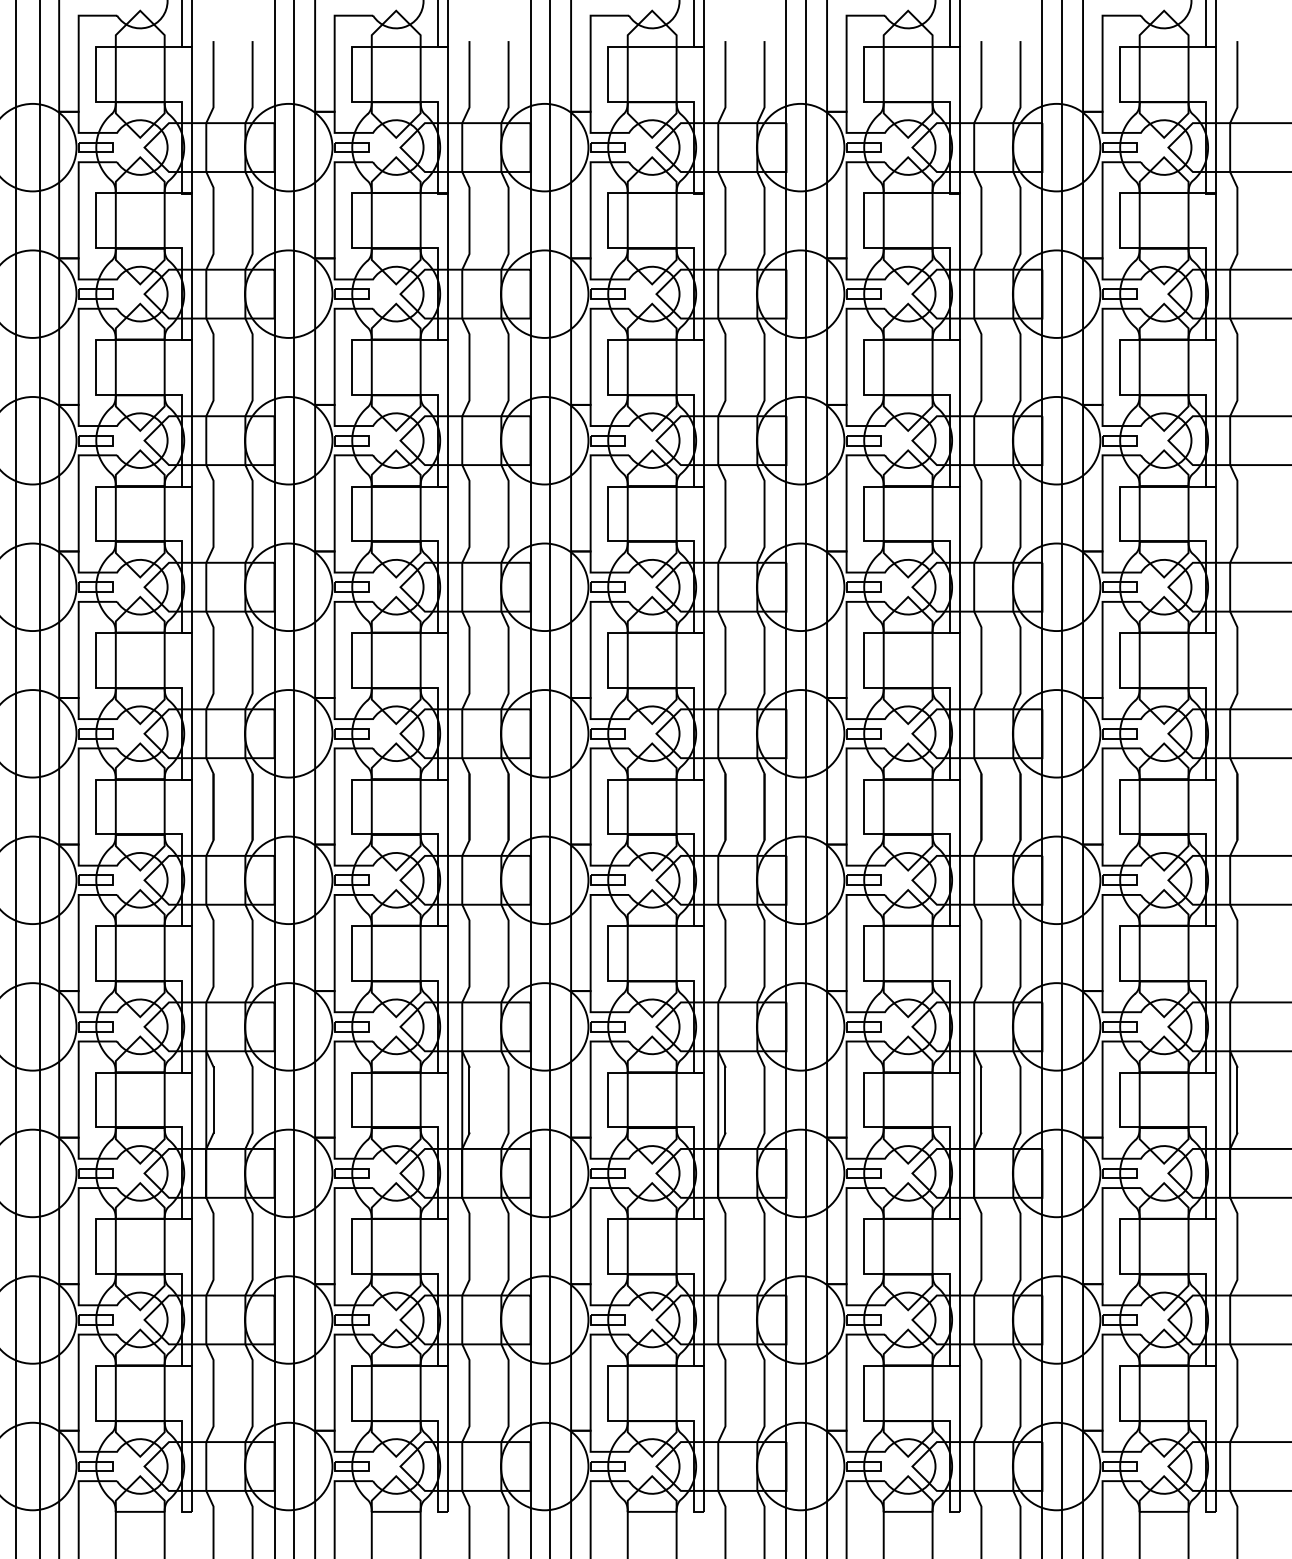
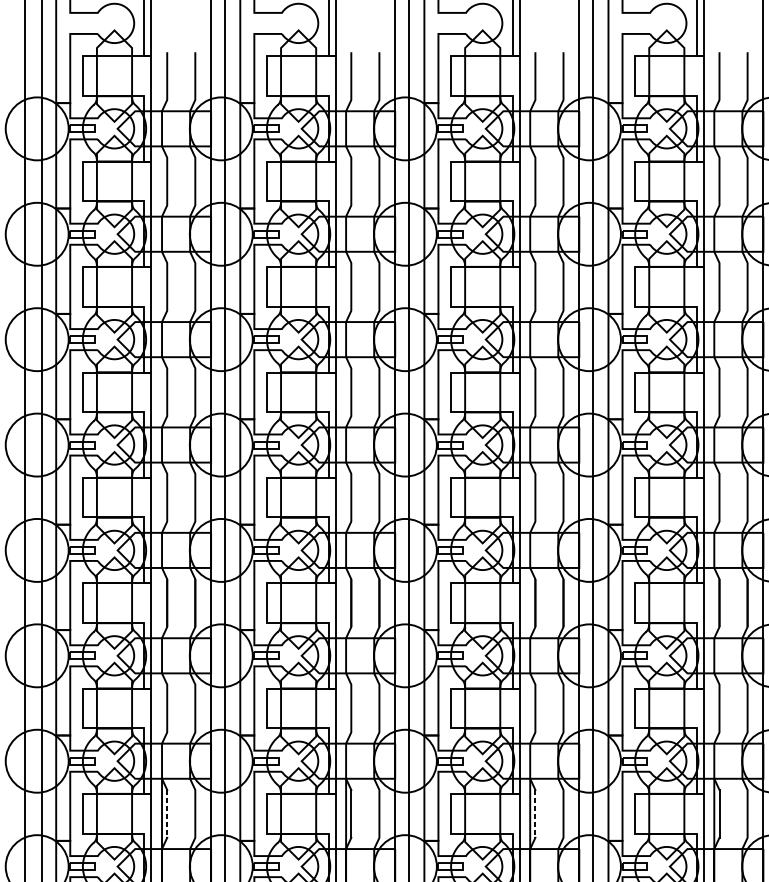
line: (213, 1100) -> (167, 814), solid -> dashed
line: (725, 1100) -> (535, 814), solid -> dashed

